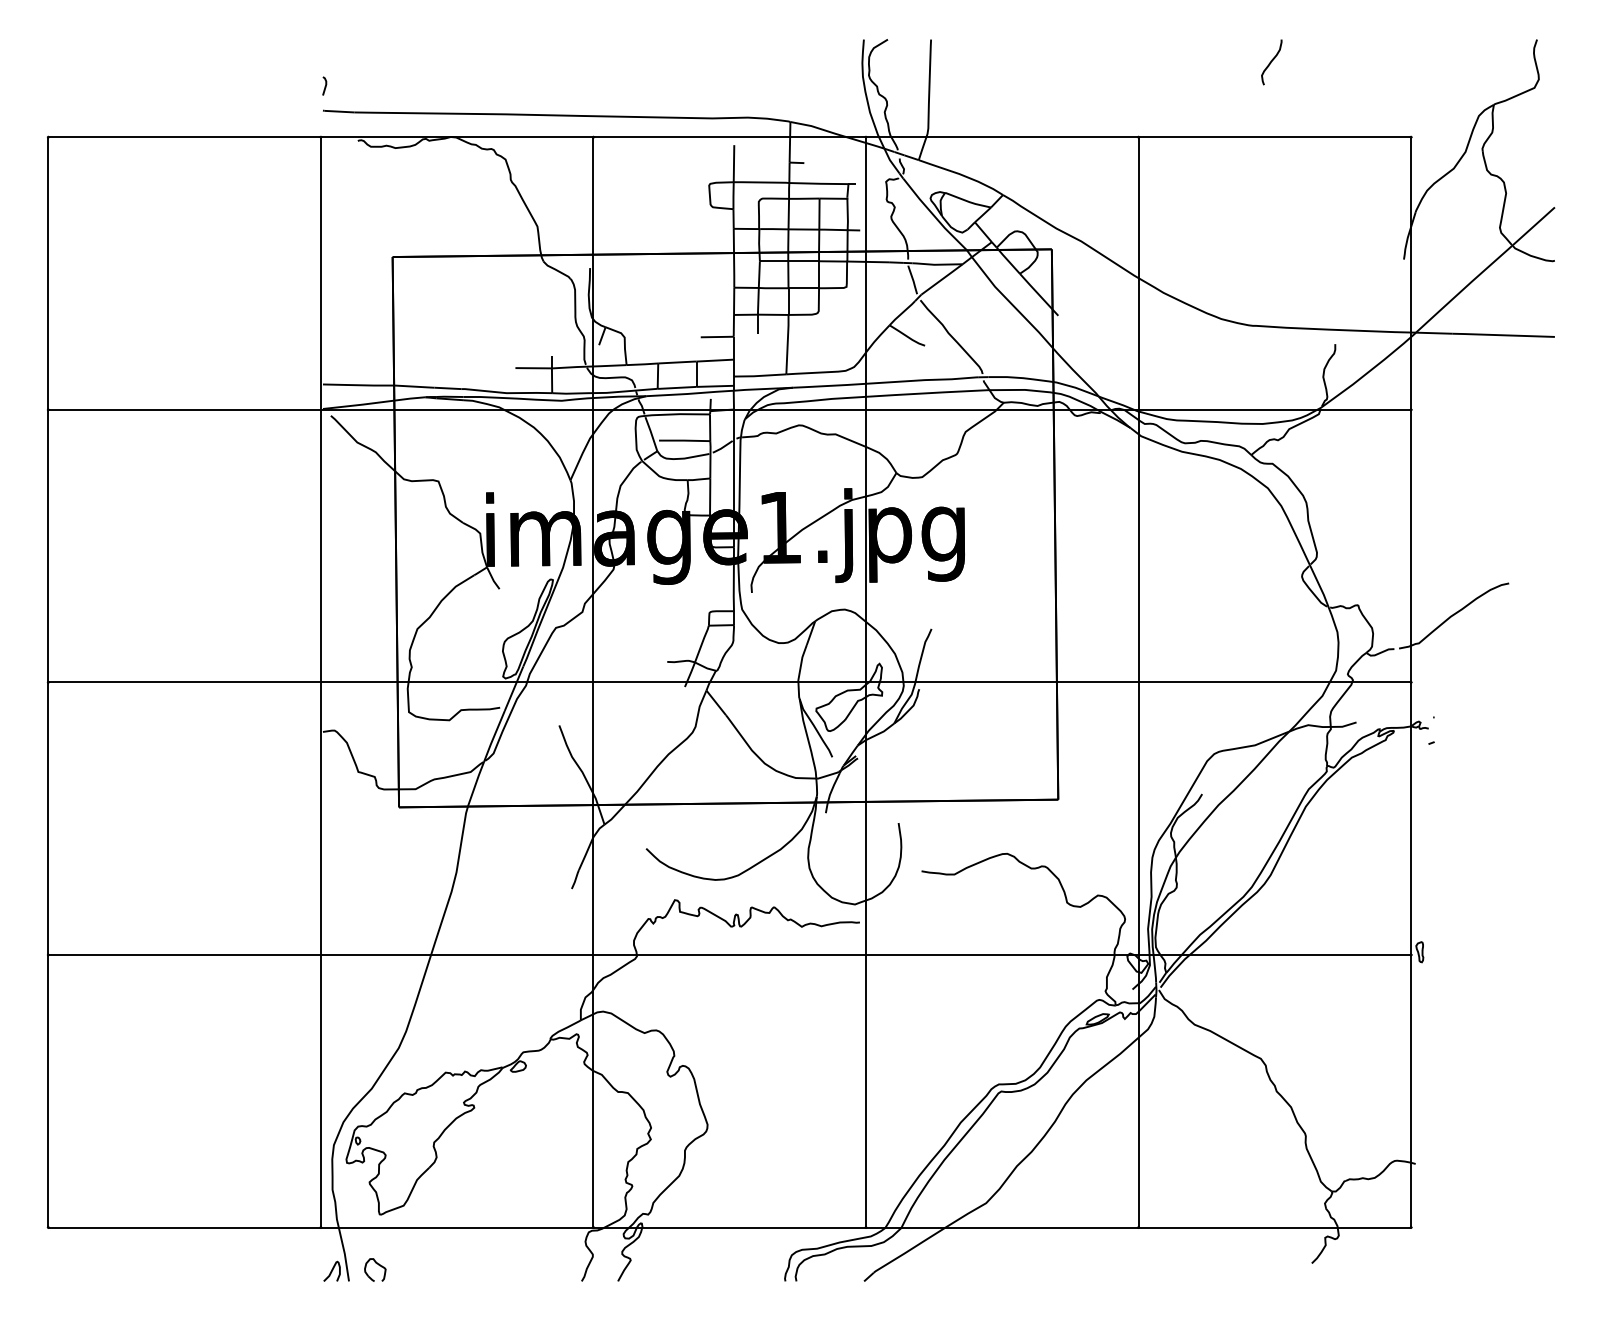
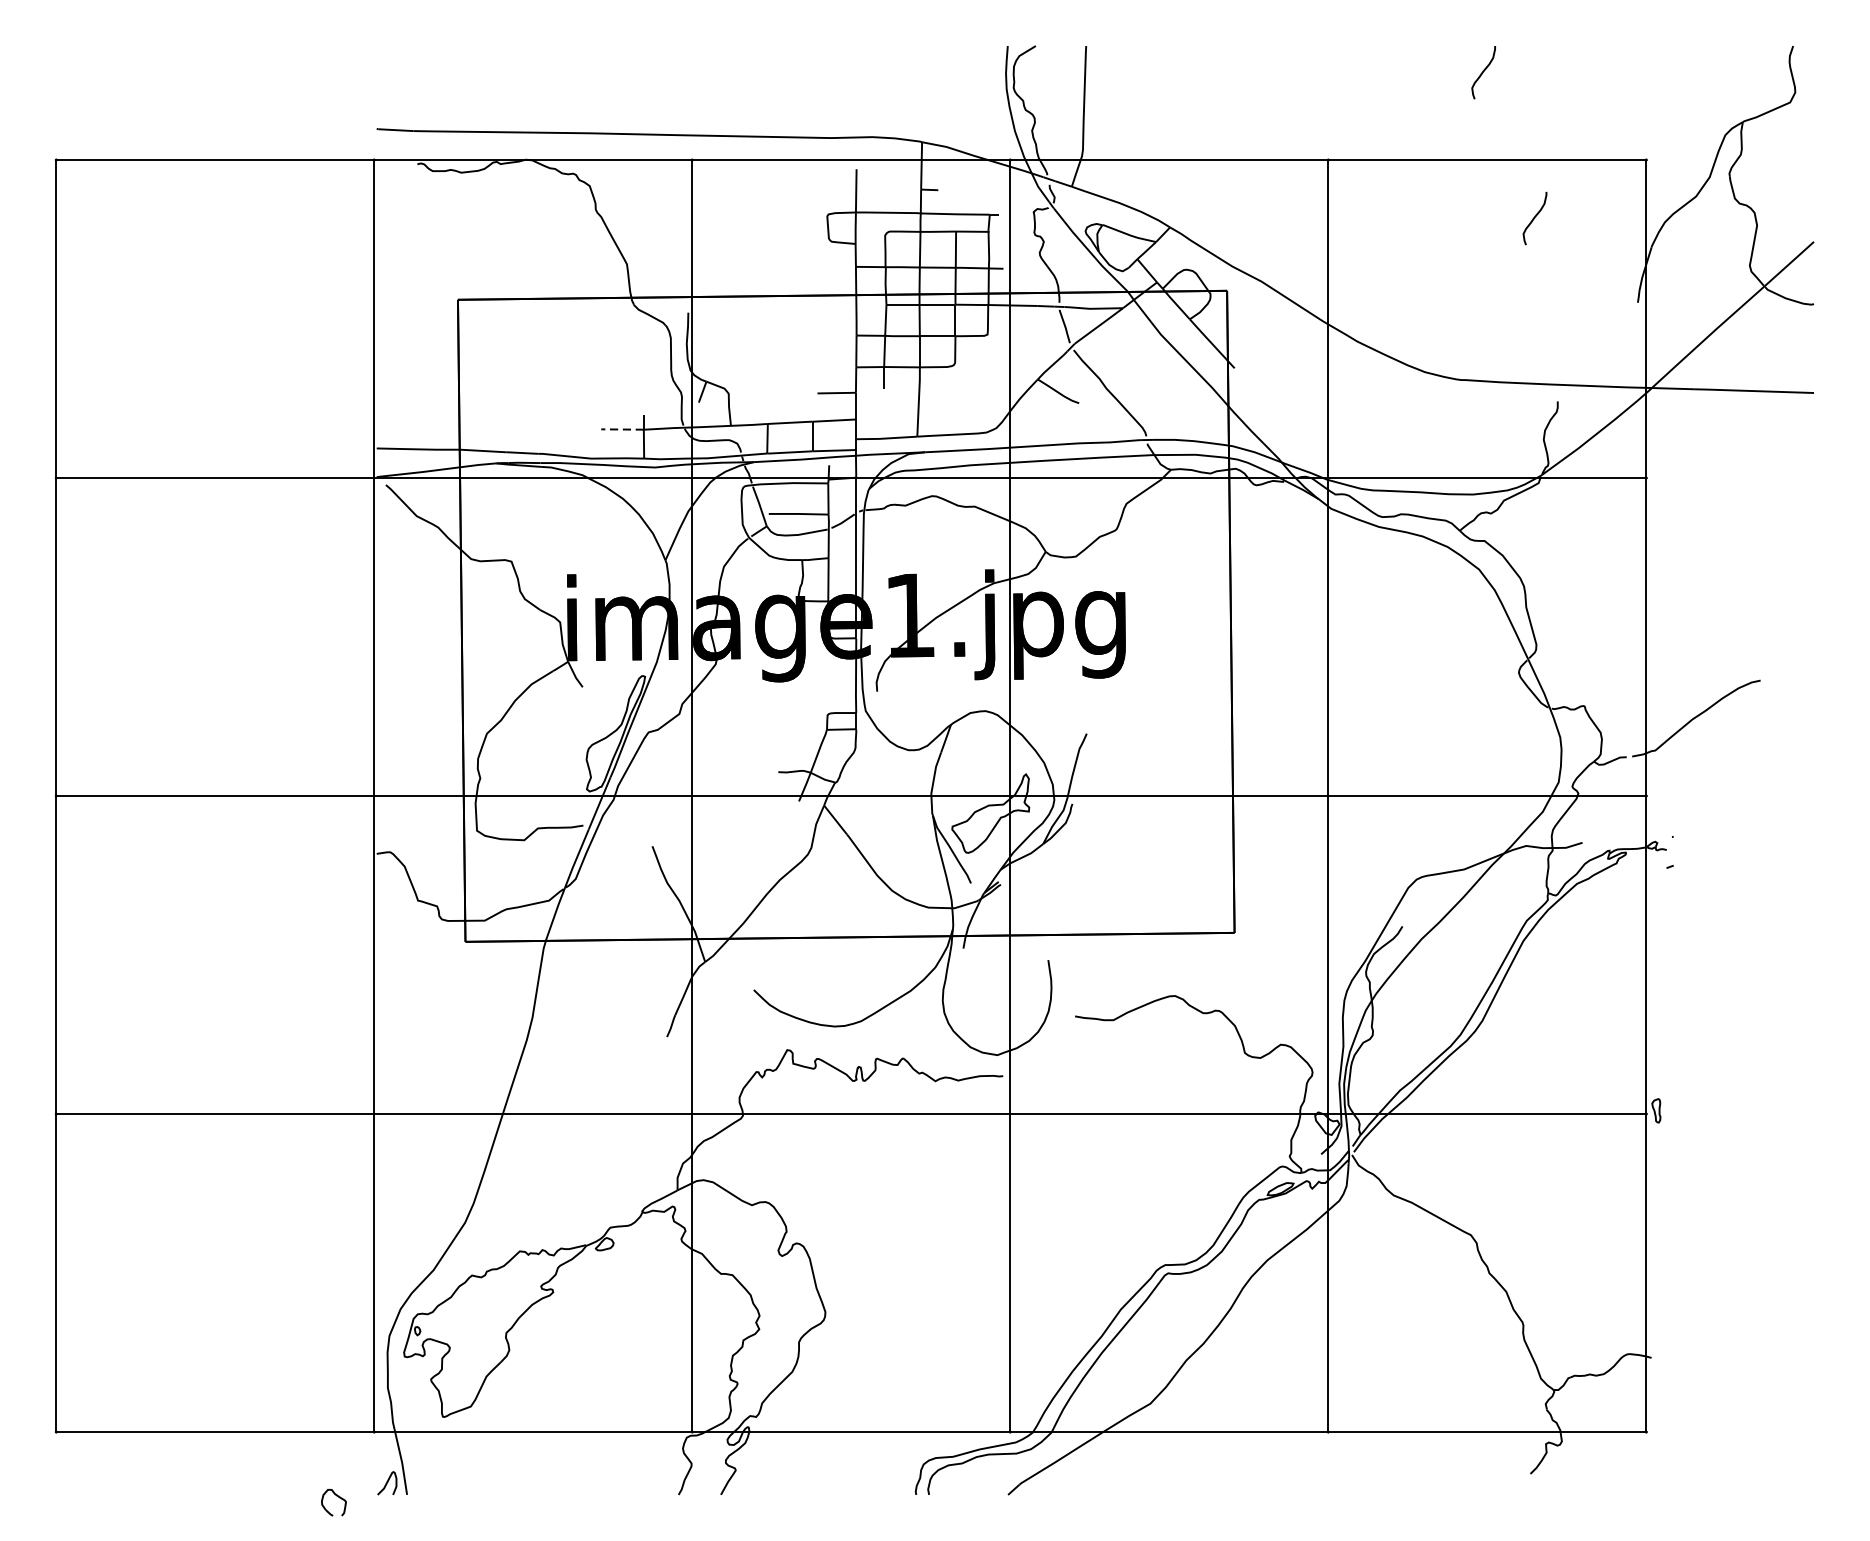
line: (325, 85) -> (379, 99), removed
curve: (1315, 187) -> (1534, 218), added
line: (533, 368) -> (622, 429), solid -> dashed
part: (375, 1269) -> (334, 1502), moved

